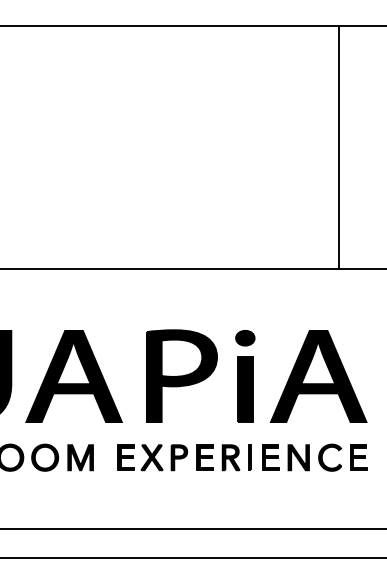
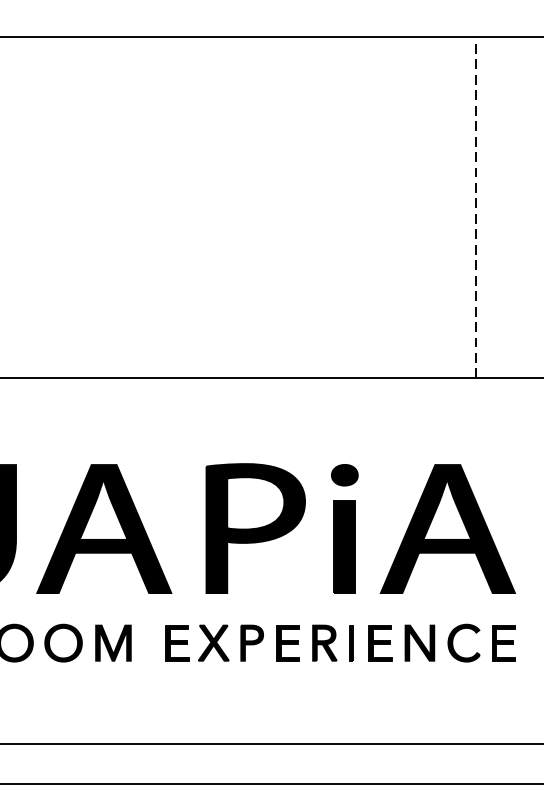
line: (338, 147) -> (475, 207), solid -> dashed

